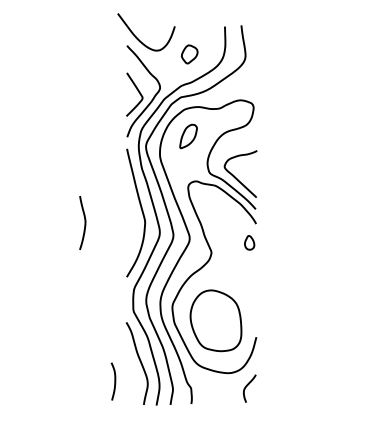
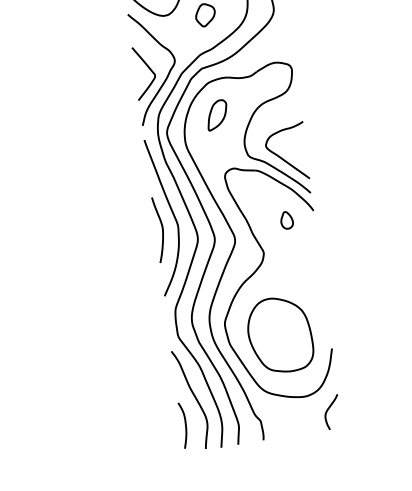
curve: (84, 222) -> (161, 228), moved
part: (249, 242) -> (286, 219), moved
curve: (114, 381) -> (184, 425), moved

